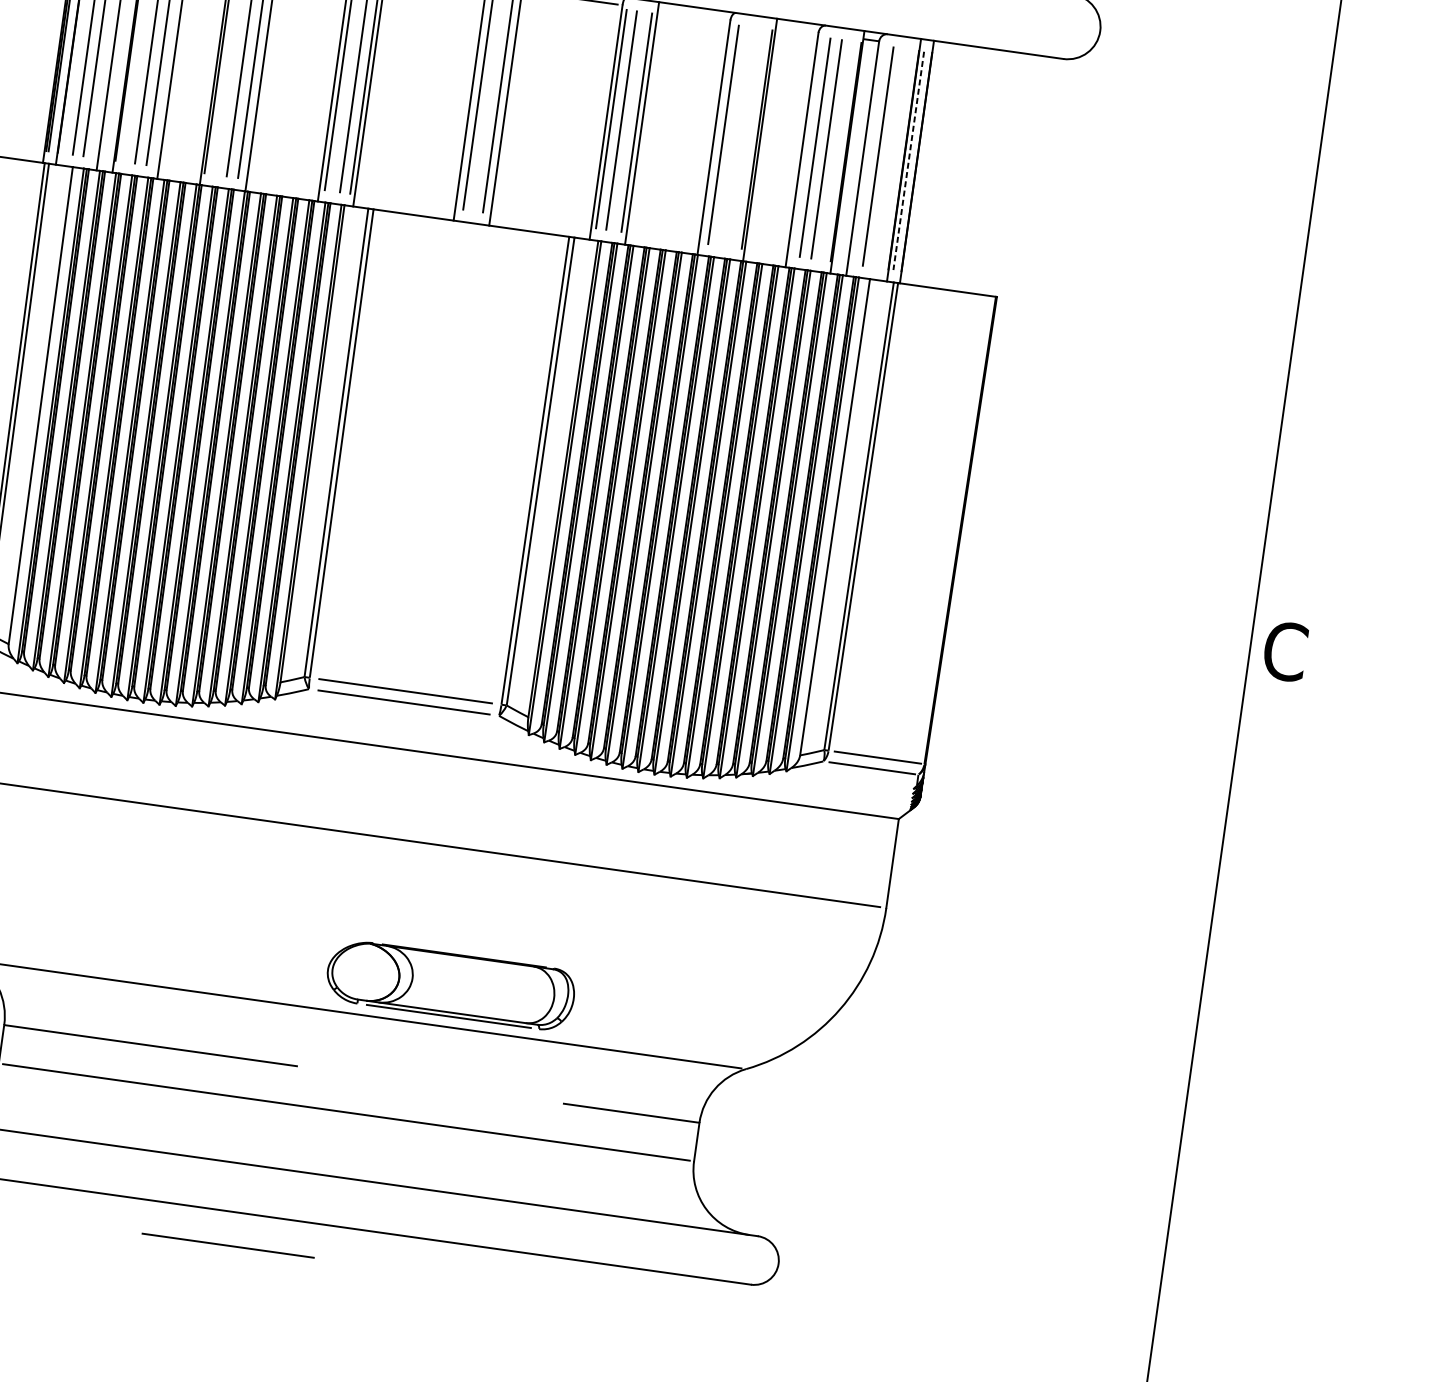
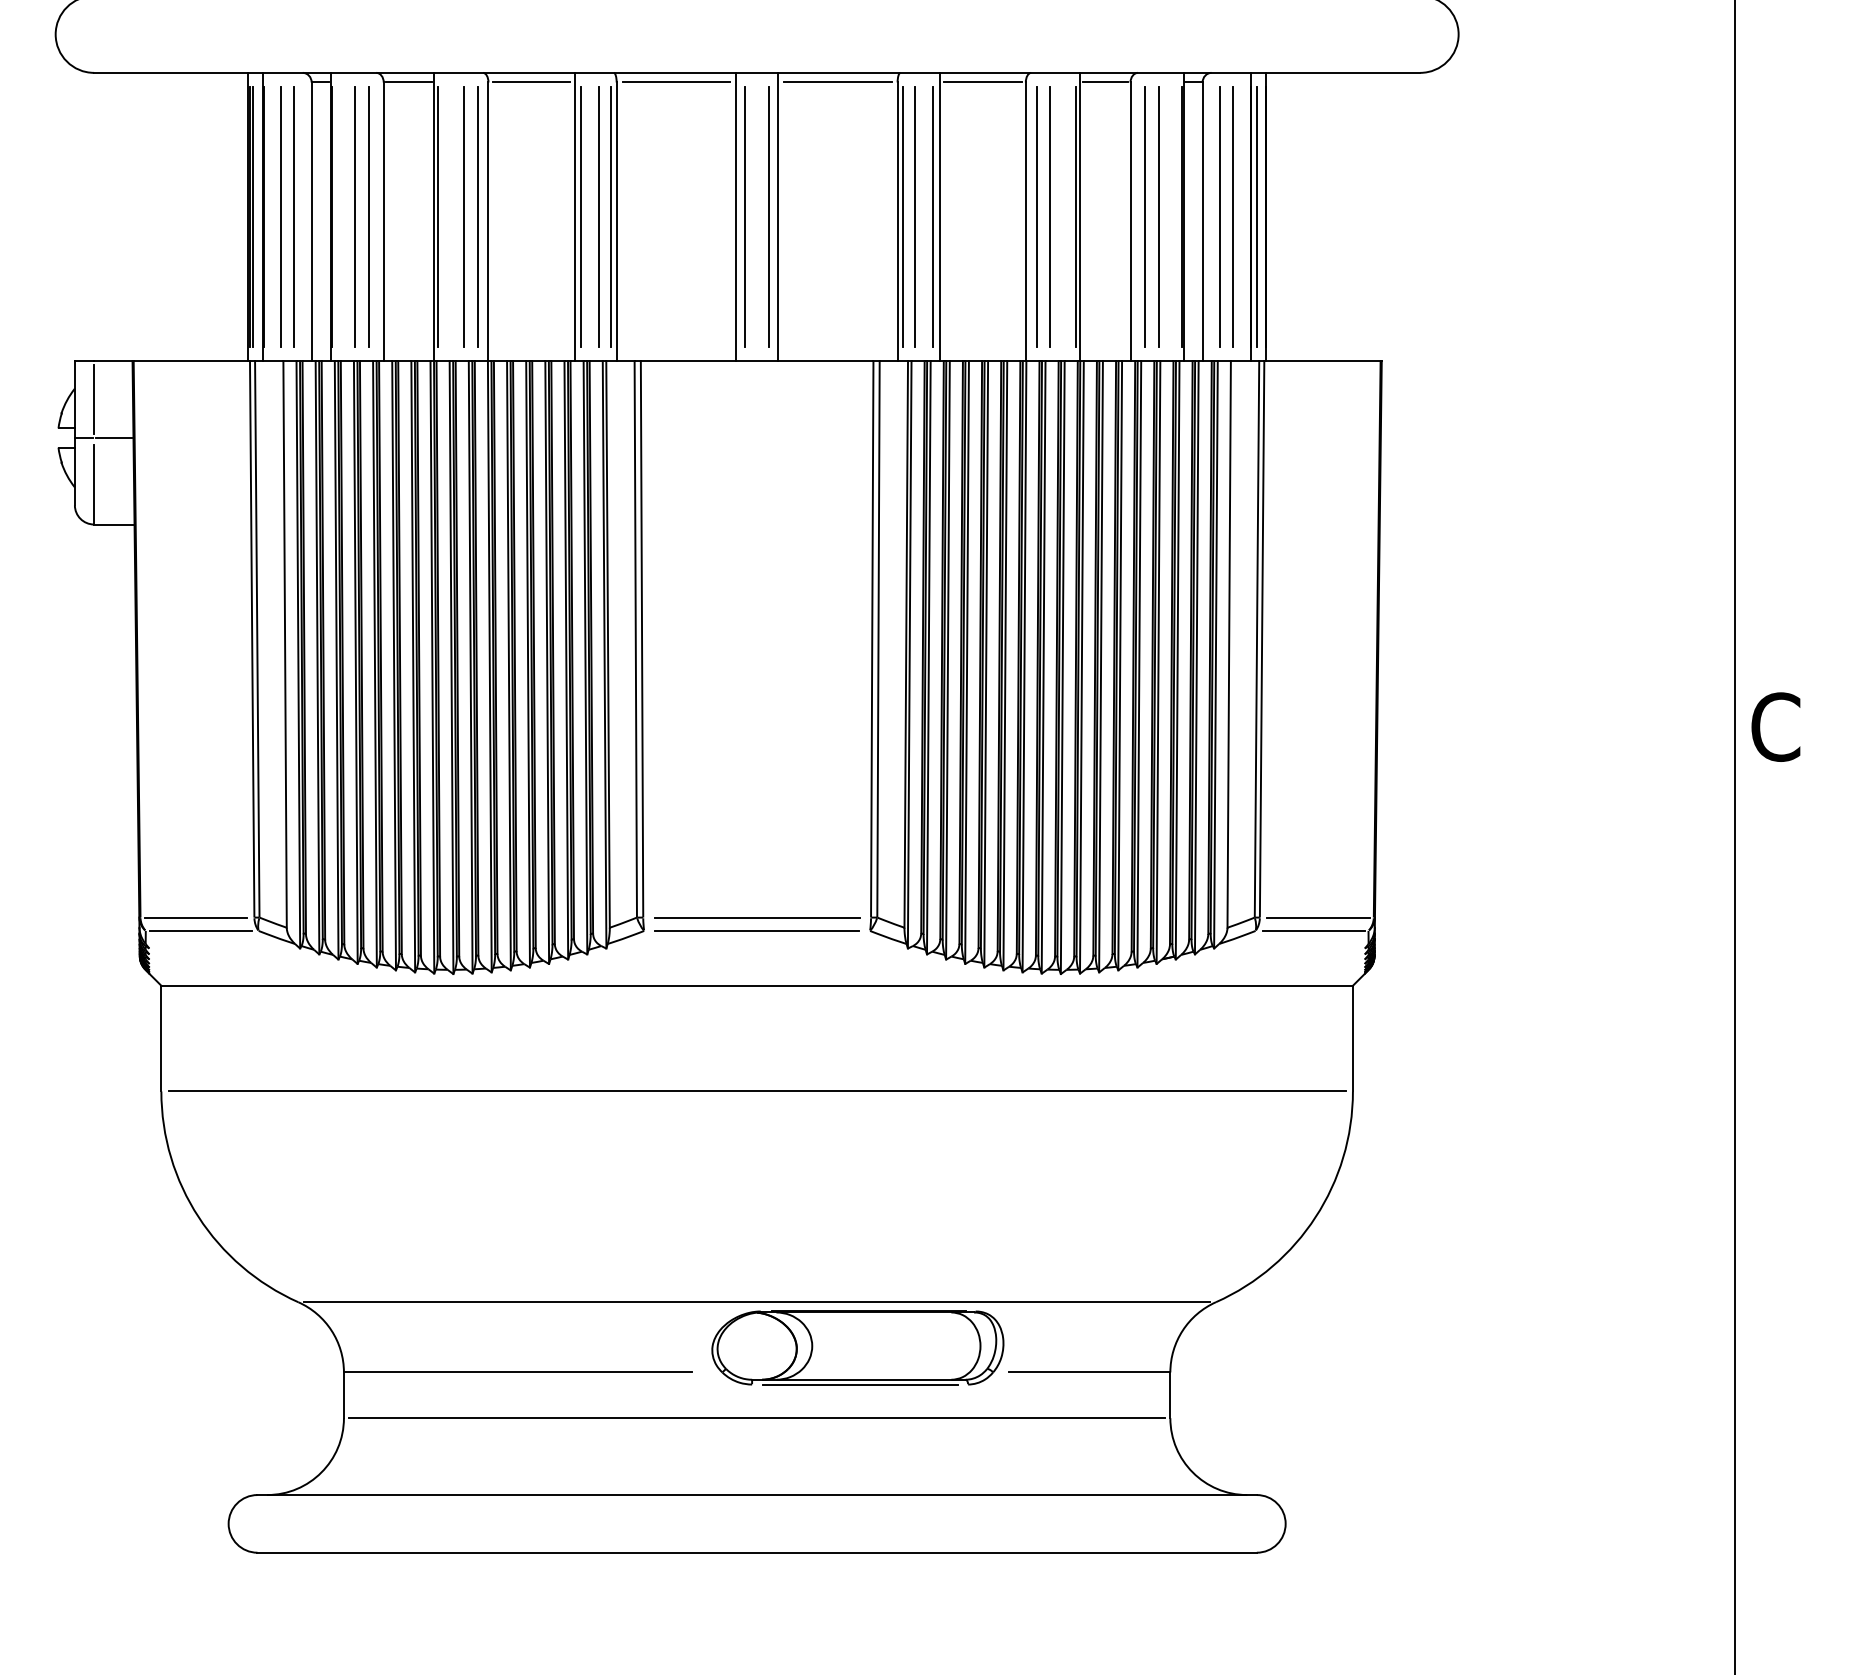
line: (693, 15) -> (982, 82), added
line: (797, 29) -> (1105, 82), added
line: (735, 136) -> (1050, 216), added
line: (888, 157) -> (1232, 216), added
line: (908, 161) -> (1256, 217), dashed -> solid
part: (450, 984) -> (857, 1347), moved
line: (227, 1245) -> (640, 1592), removed

